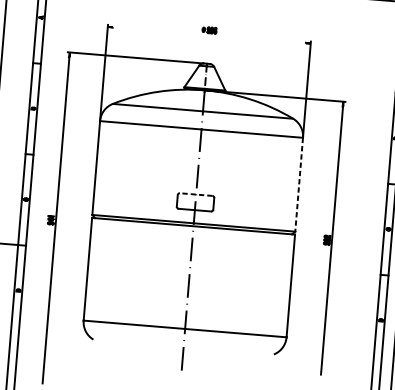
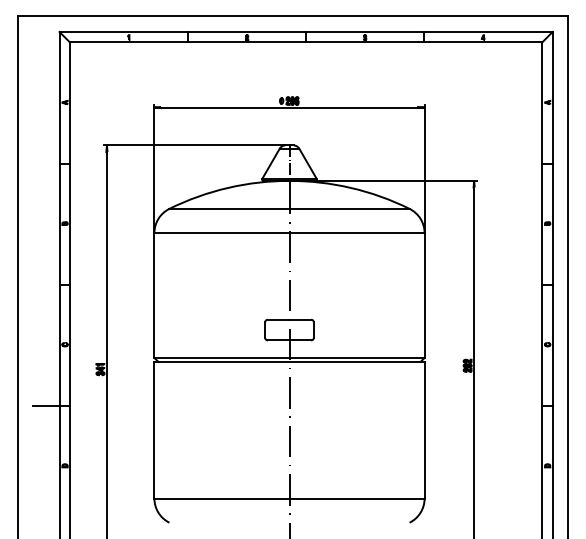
line: (209, 35) -> (289, 107), added
line: (299, 184) -> (424, 295), dashed -> solid
line: (196, 194) -> (289, 319), dashed -> solid

